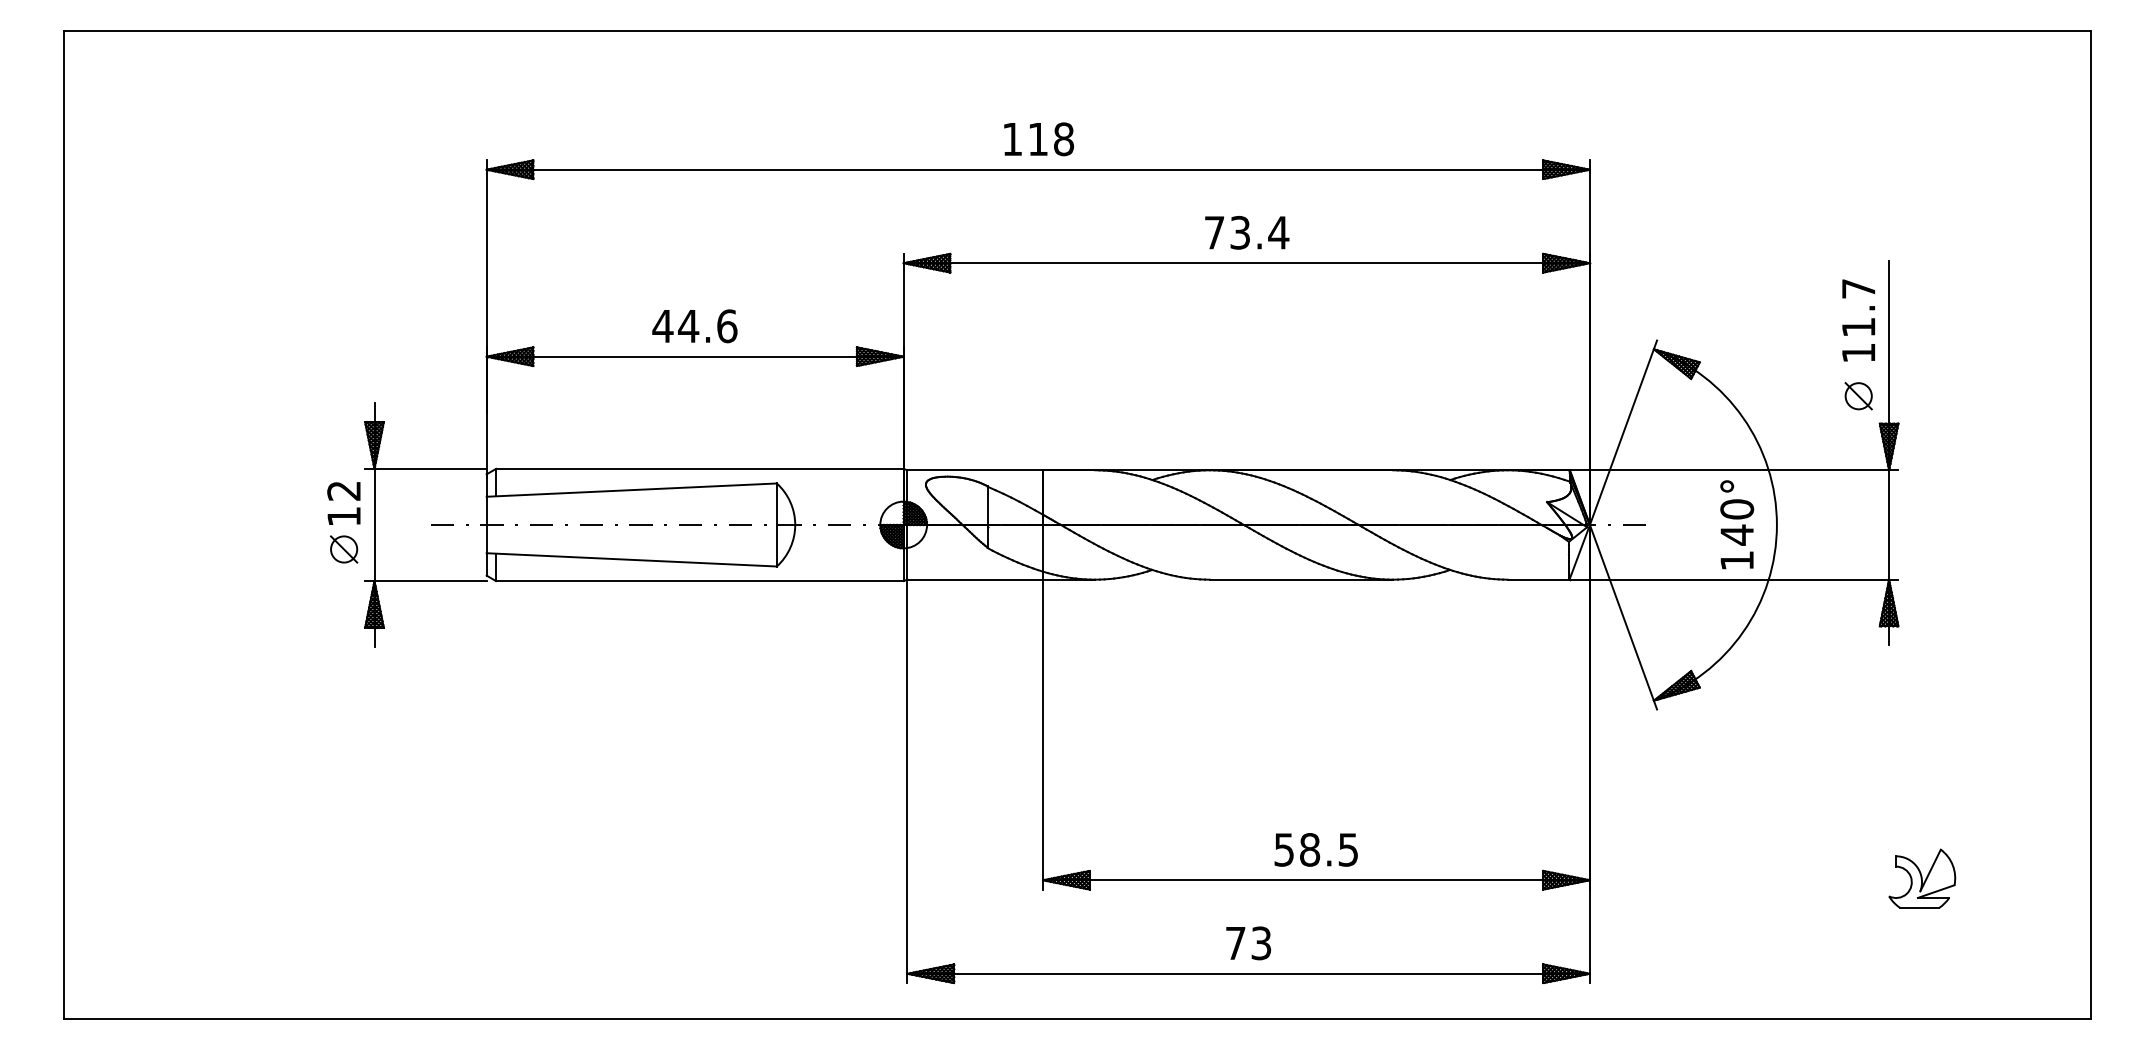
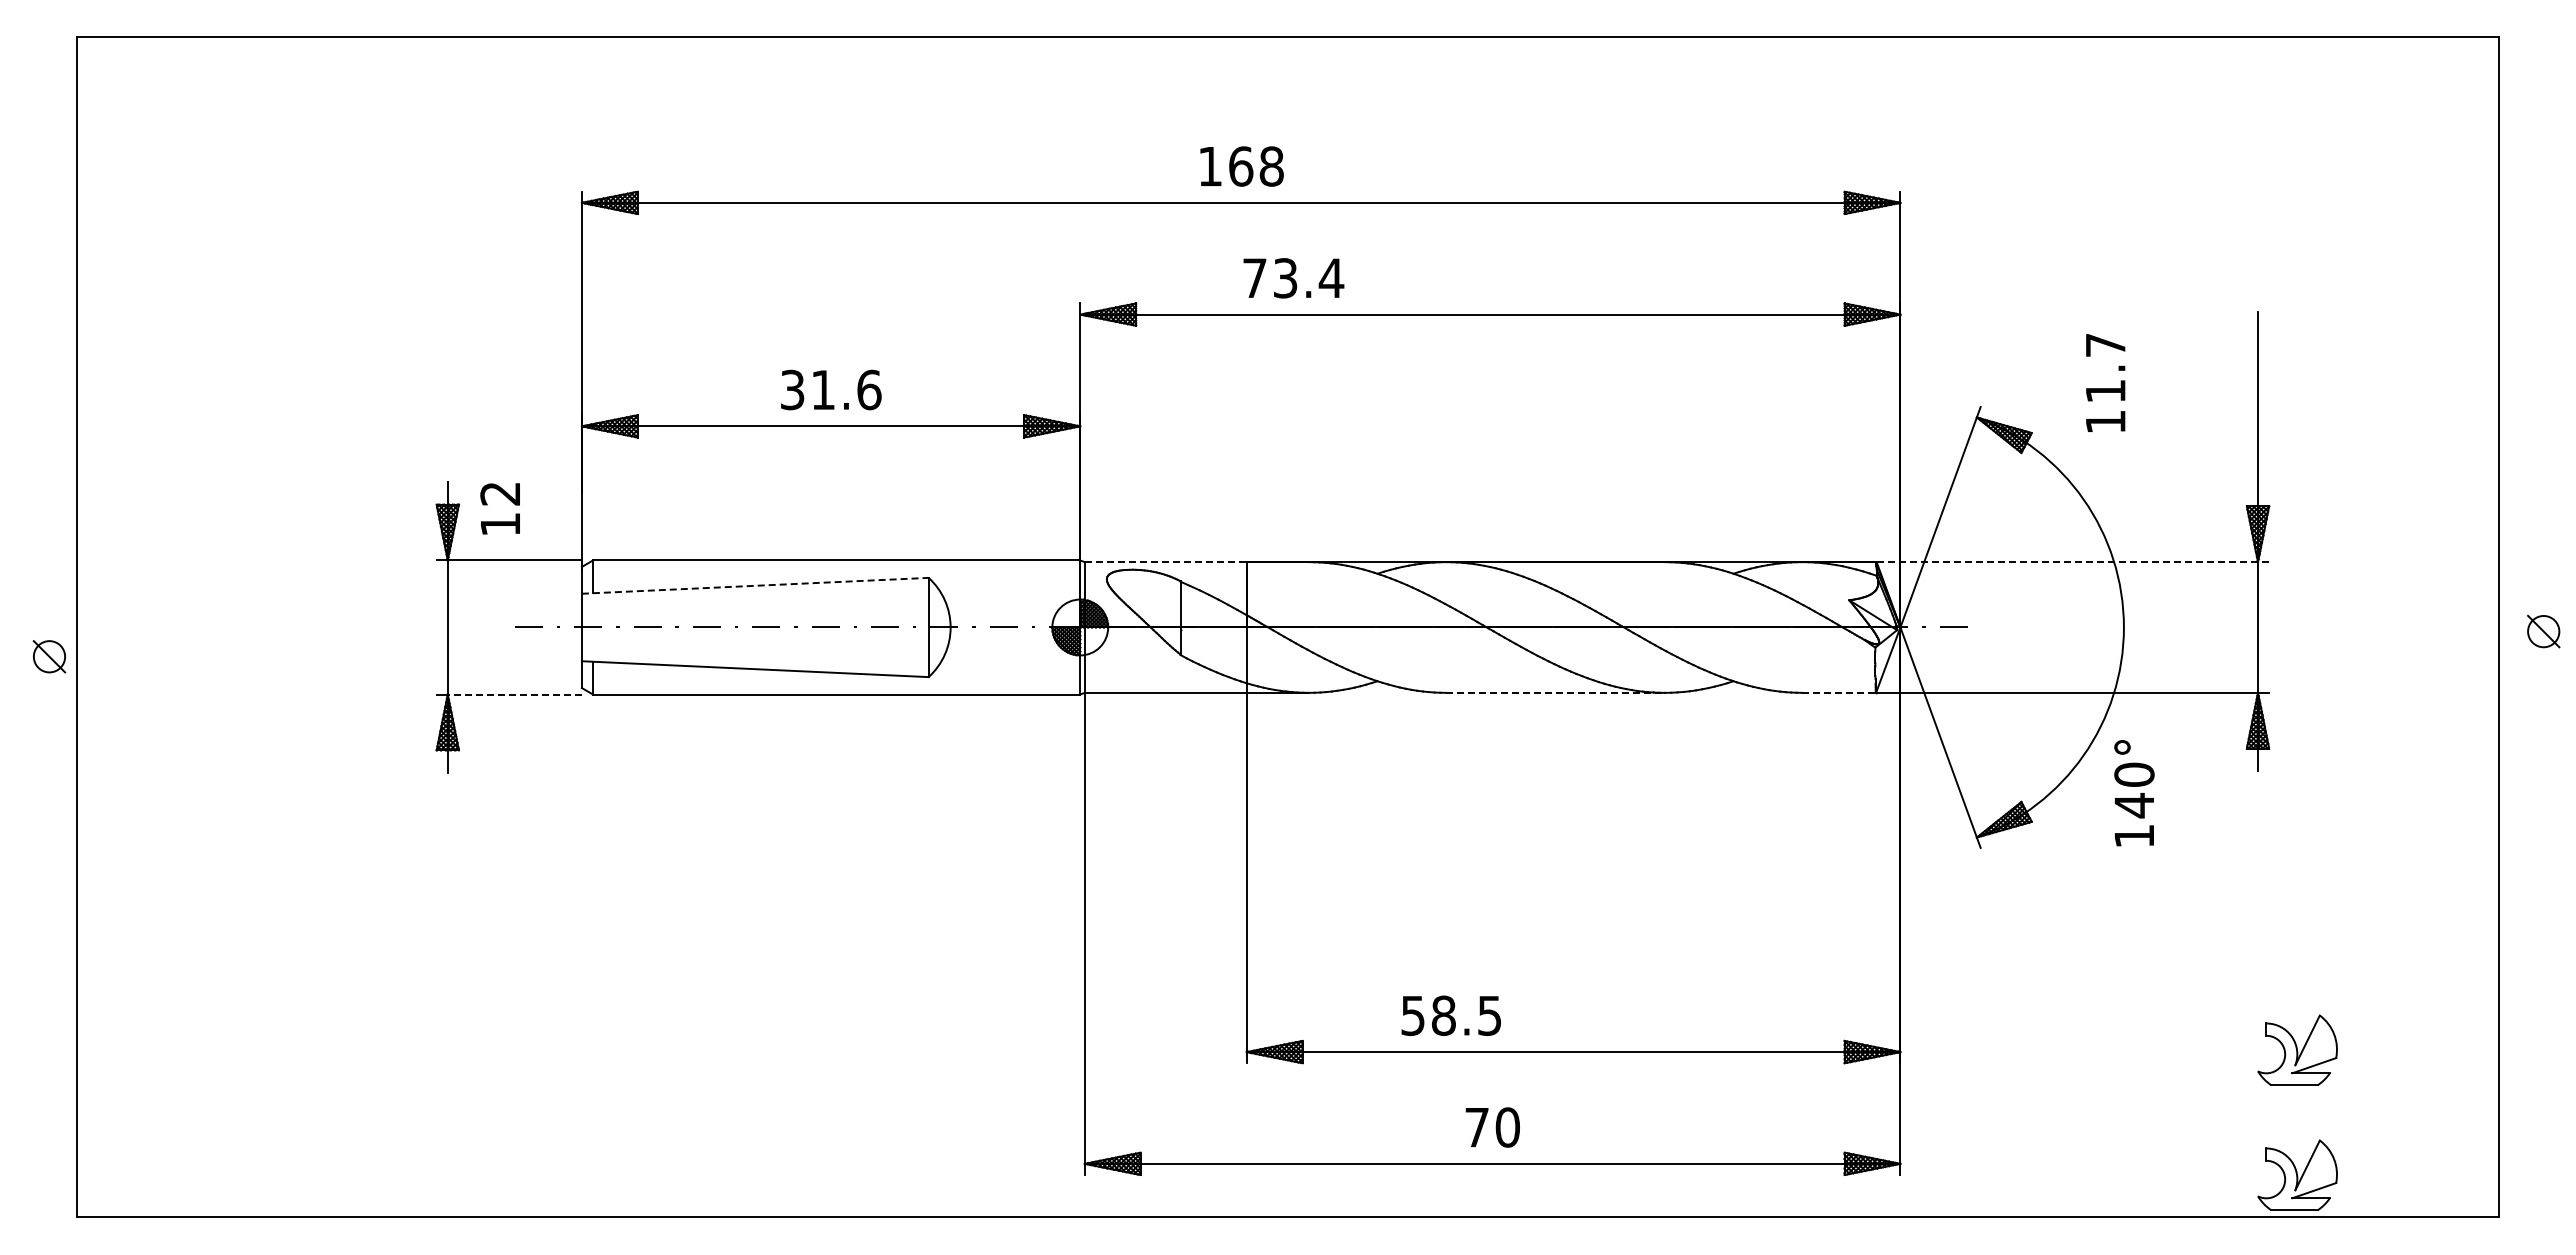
text: (1038, 139) -> (1241, 166), 118 -> 168
text: (1246, 232) -> (1293, 278), moved
text: (1858, 320) -> (2105, 382), moved
text: (675, 325) -> (807, 389), 44.6 -> 31.6
part: (1858, 396) -> (2543, 631), moved
line: (975, 470) -> (1166, 562), solid -> dashed
line: (1733, 470) -> (2072, 562), solid -> dashed
line: (631, 489) -> (755, 585), solid -> dashed
text: (343, 503) -> (499, 508), moved
text: (1737, 525) -> (2134, 793), moved
part: (344, 549) -> (49, 656), moved
line: (1302, 579) -> (1556, 692), solid -> dashed
line: (1538, 579) -> (1839, 692), solid -> dashed
line: (430, 581) -> (514, 694), solid -> dashed
text: (1315, 849) -> (1450, 1015), moved
text: (1261, 943) -> (1507, 1127), 73 -> 70
part: (1922, 982) -> (2297, 1174), added

